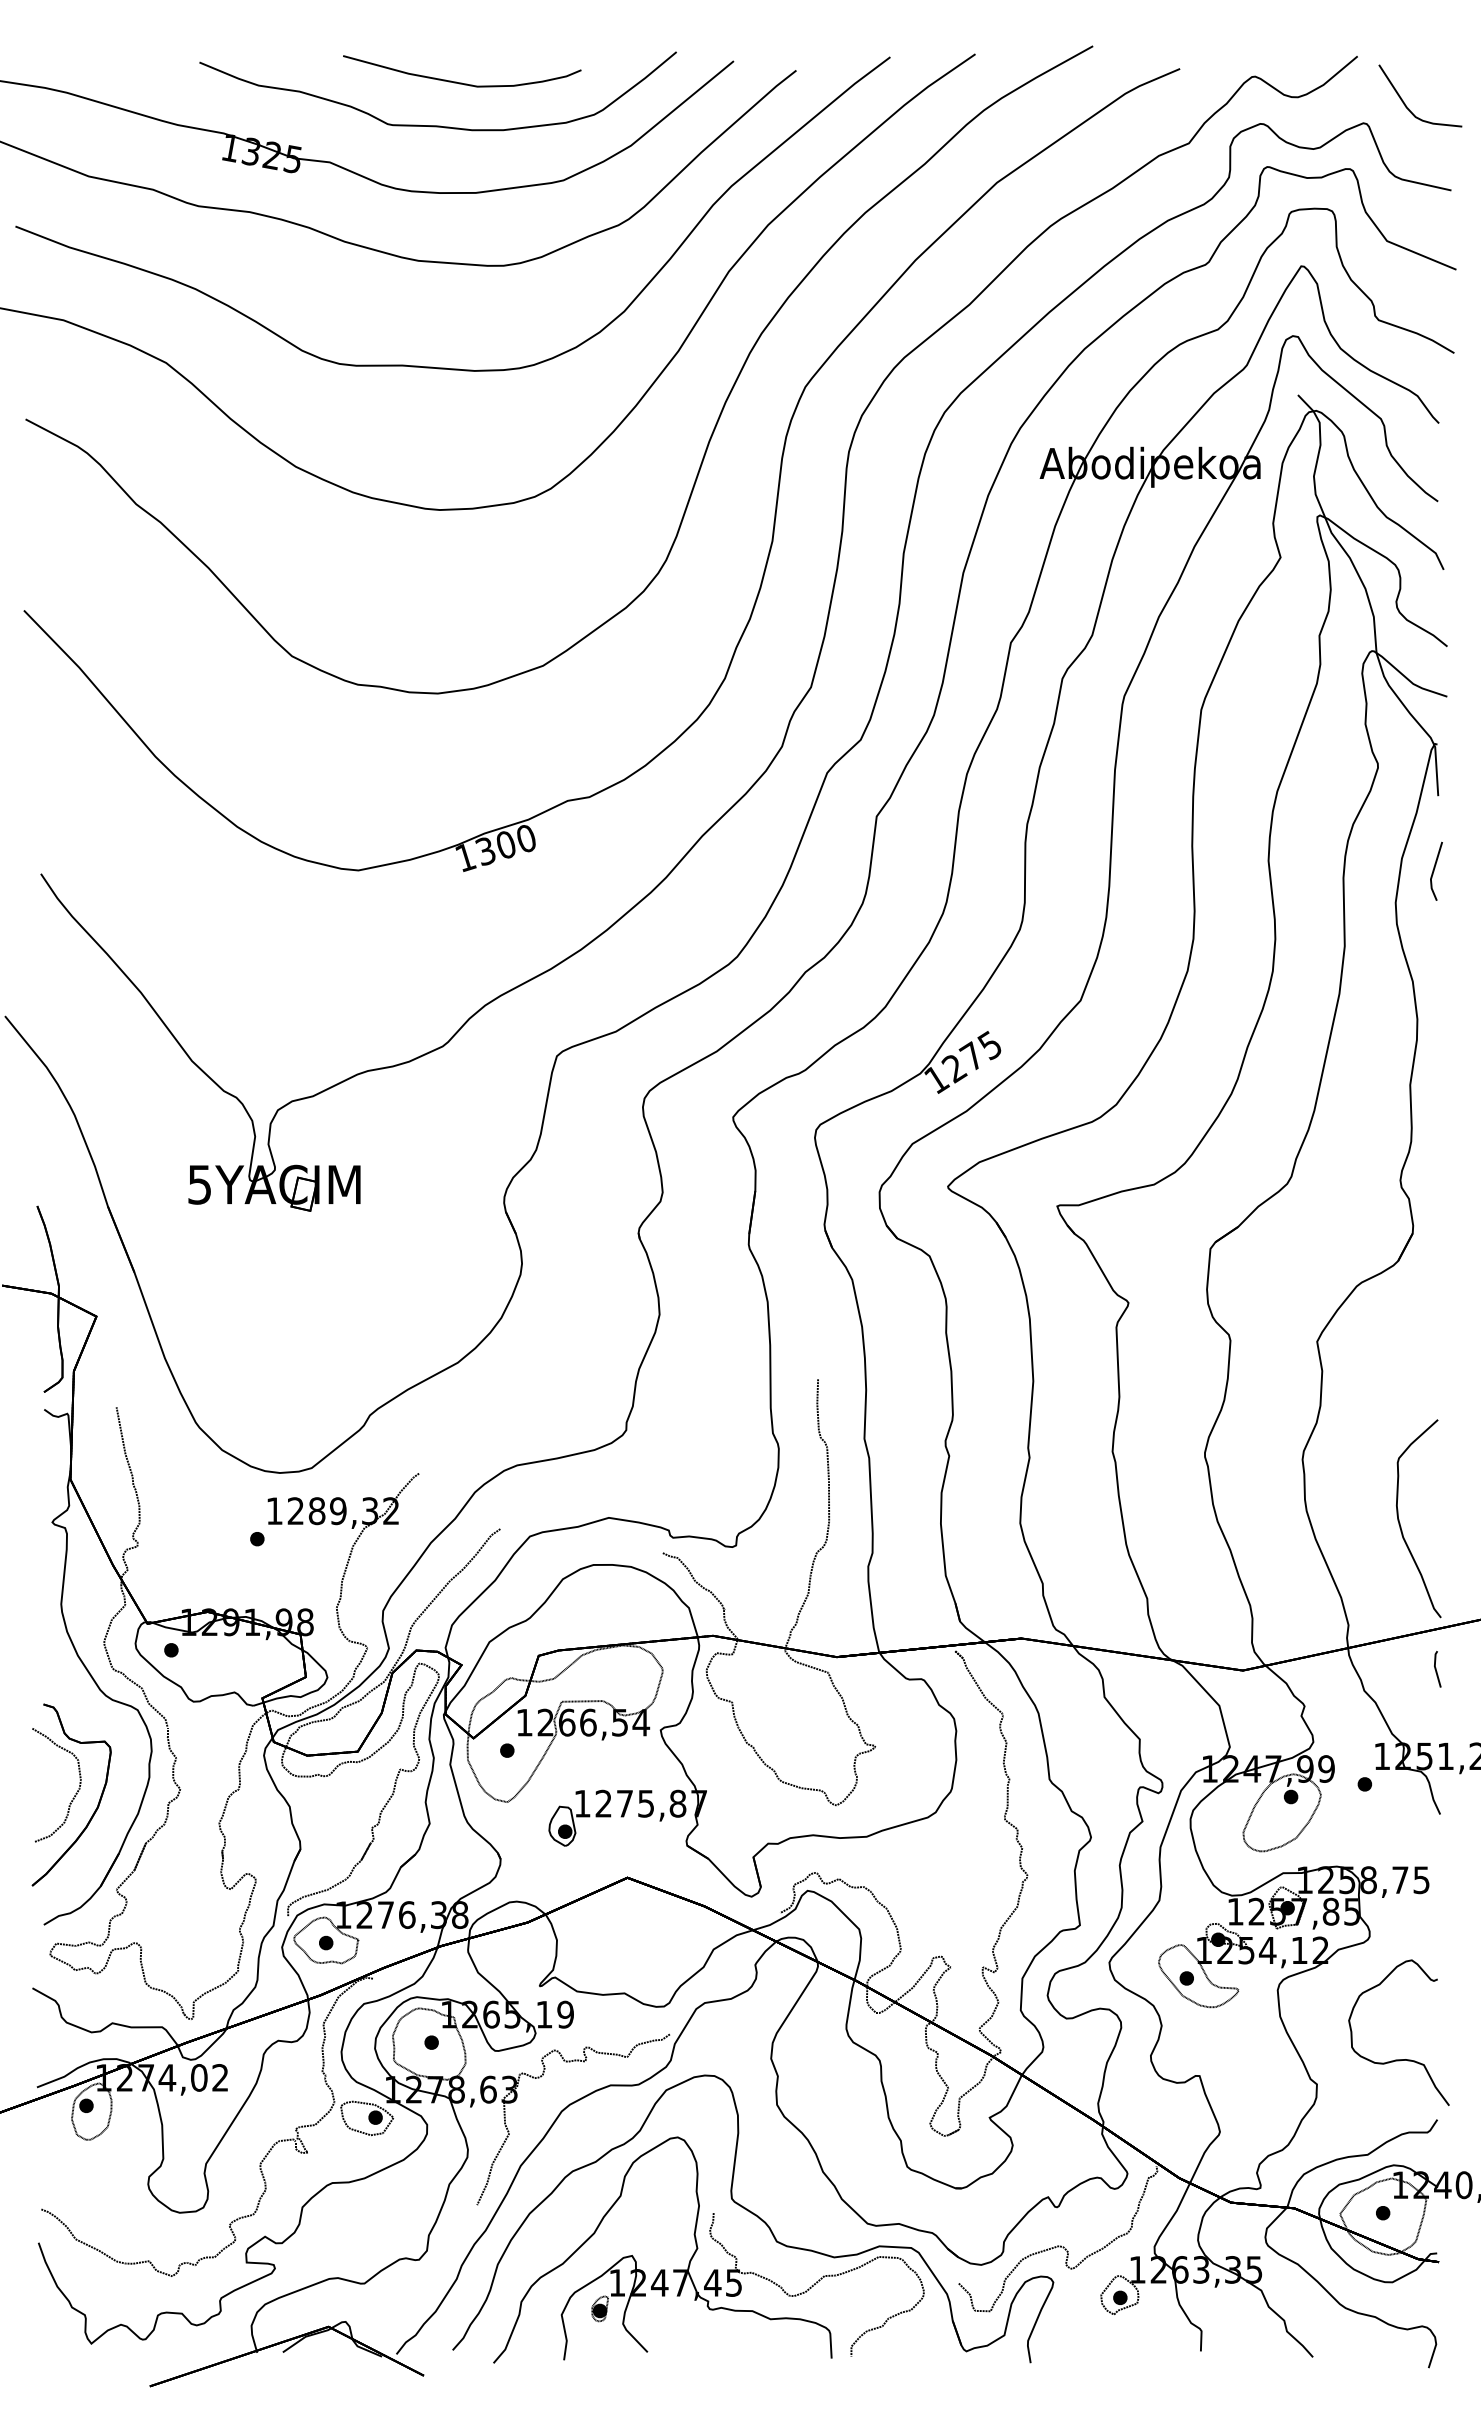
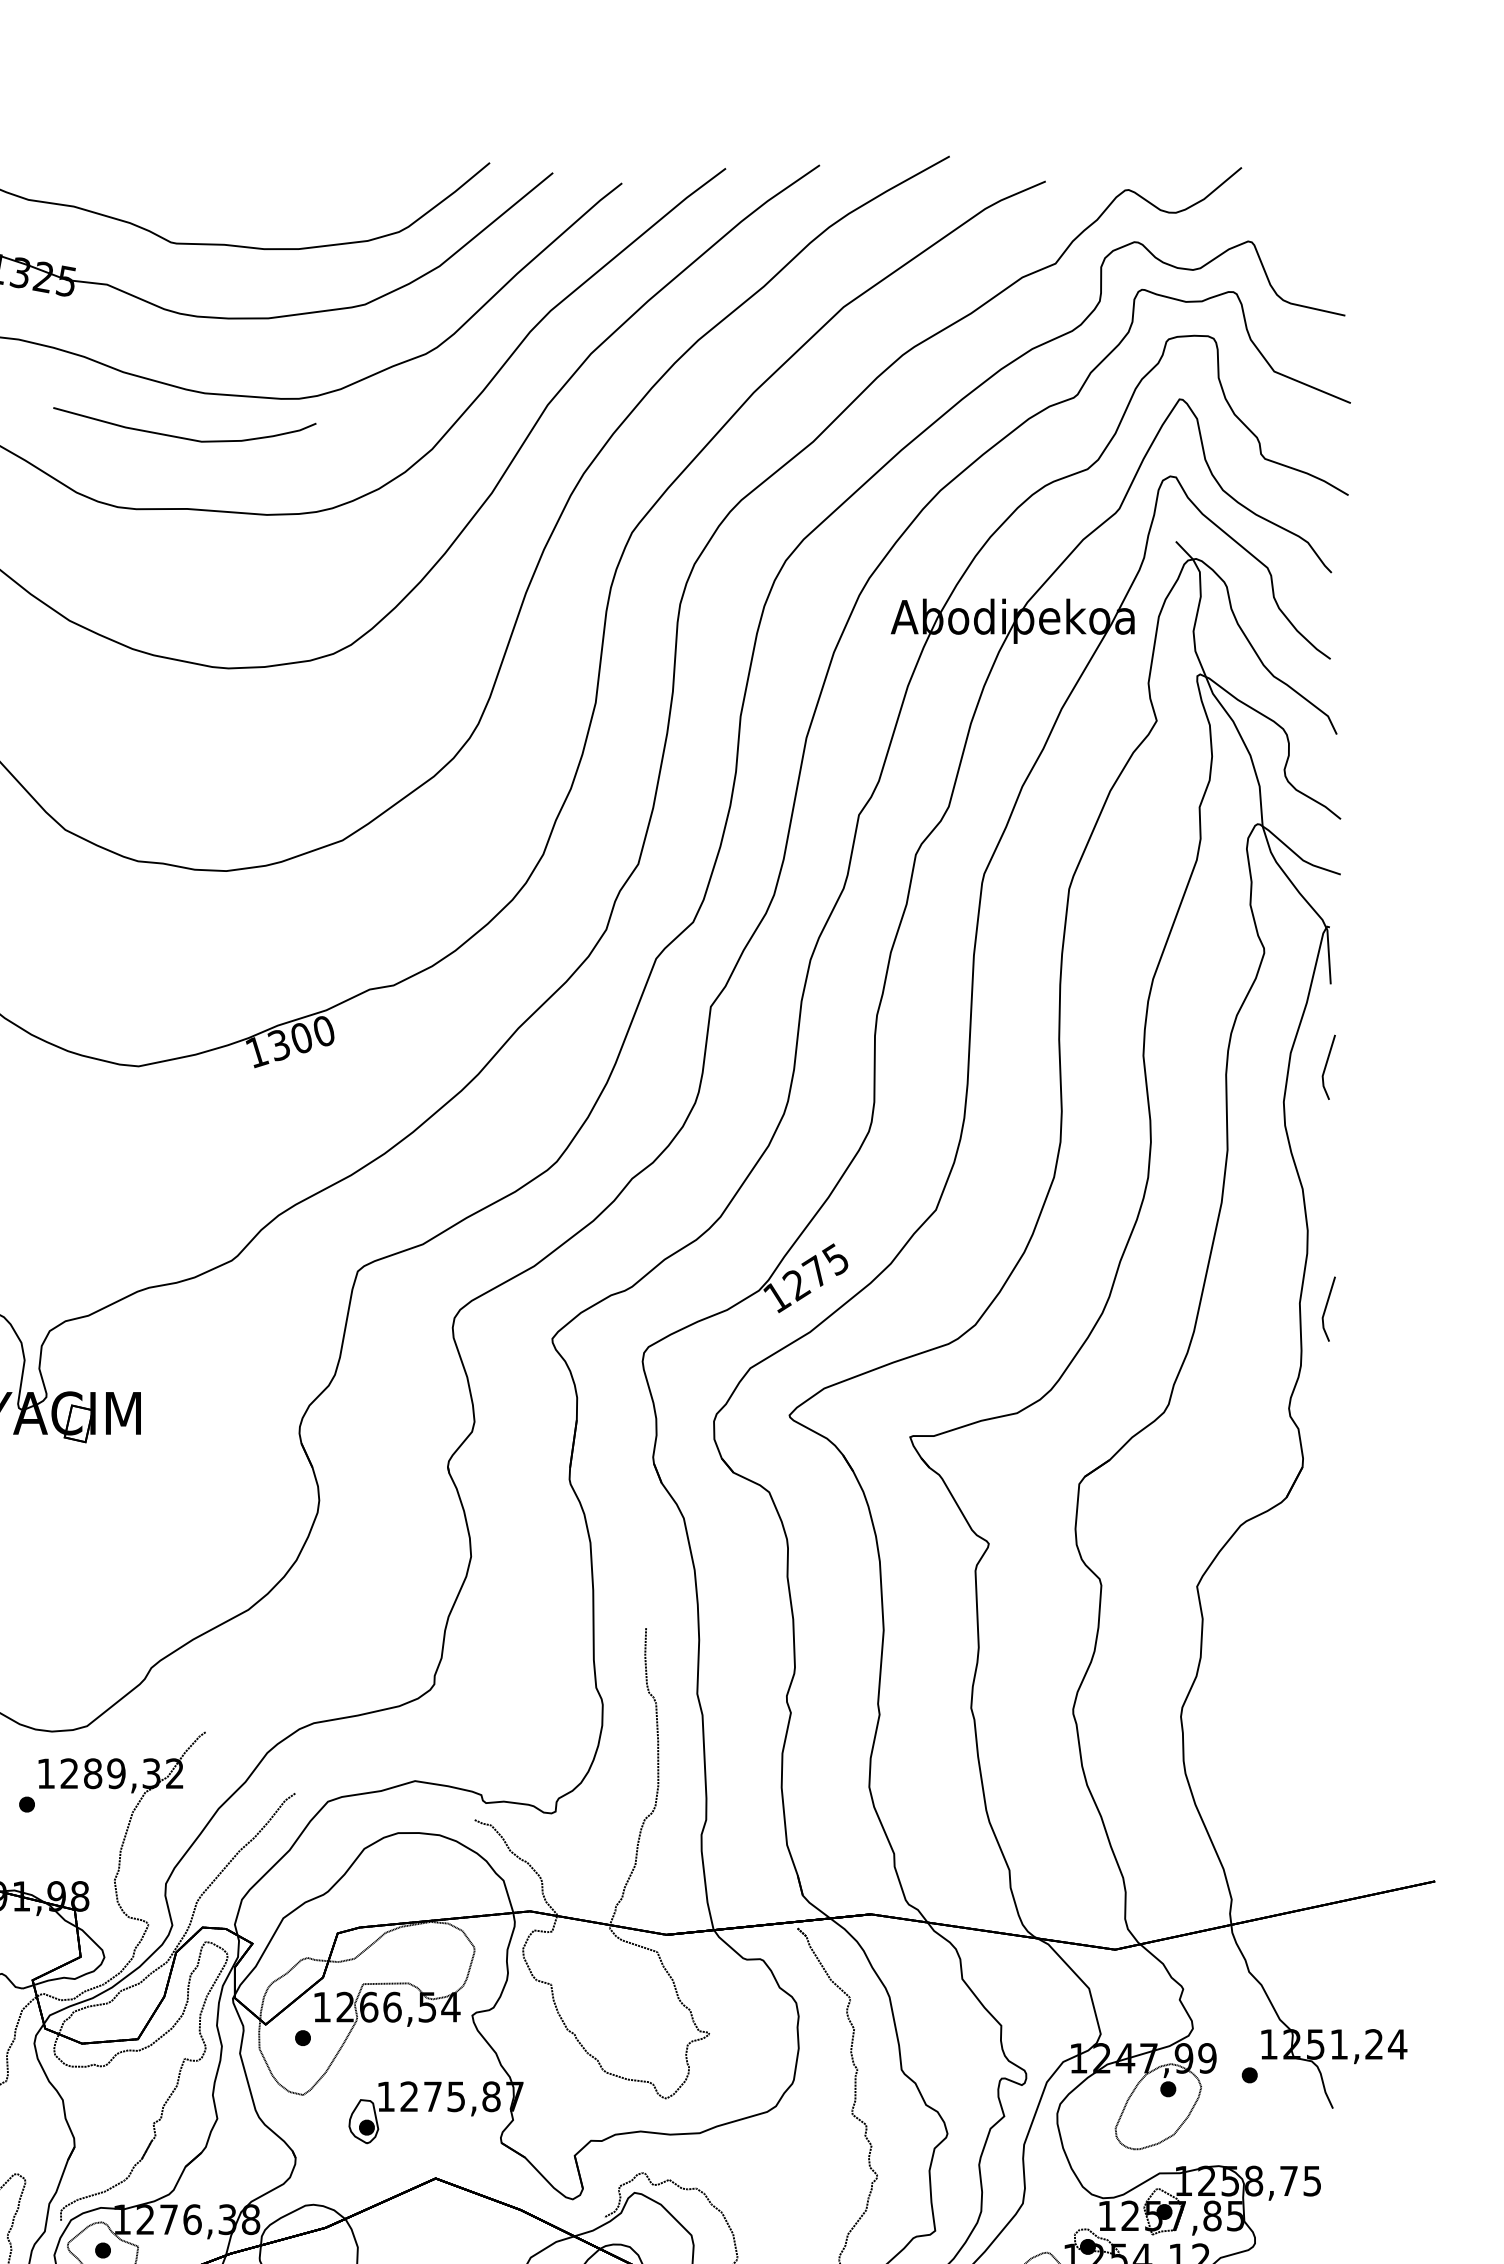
part: (462, 82) -> (185, 437), moved
curve: (1405, 103) -> (1294, 219), removed
line: (1434, 1089) -> (1326, 1308), added
curve: (1400, 1522) -> (1289, 1786), removed
line: (1436, 1669) -> (1328, 1948), removed

